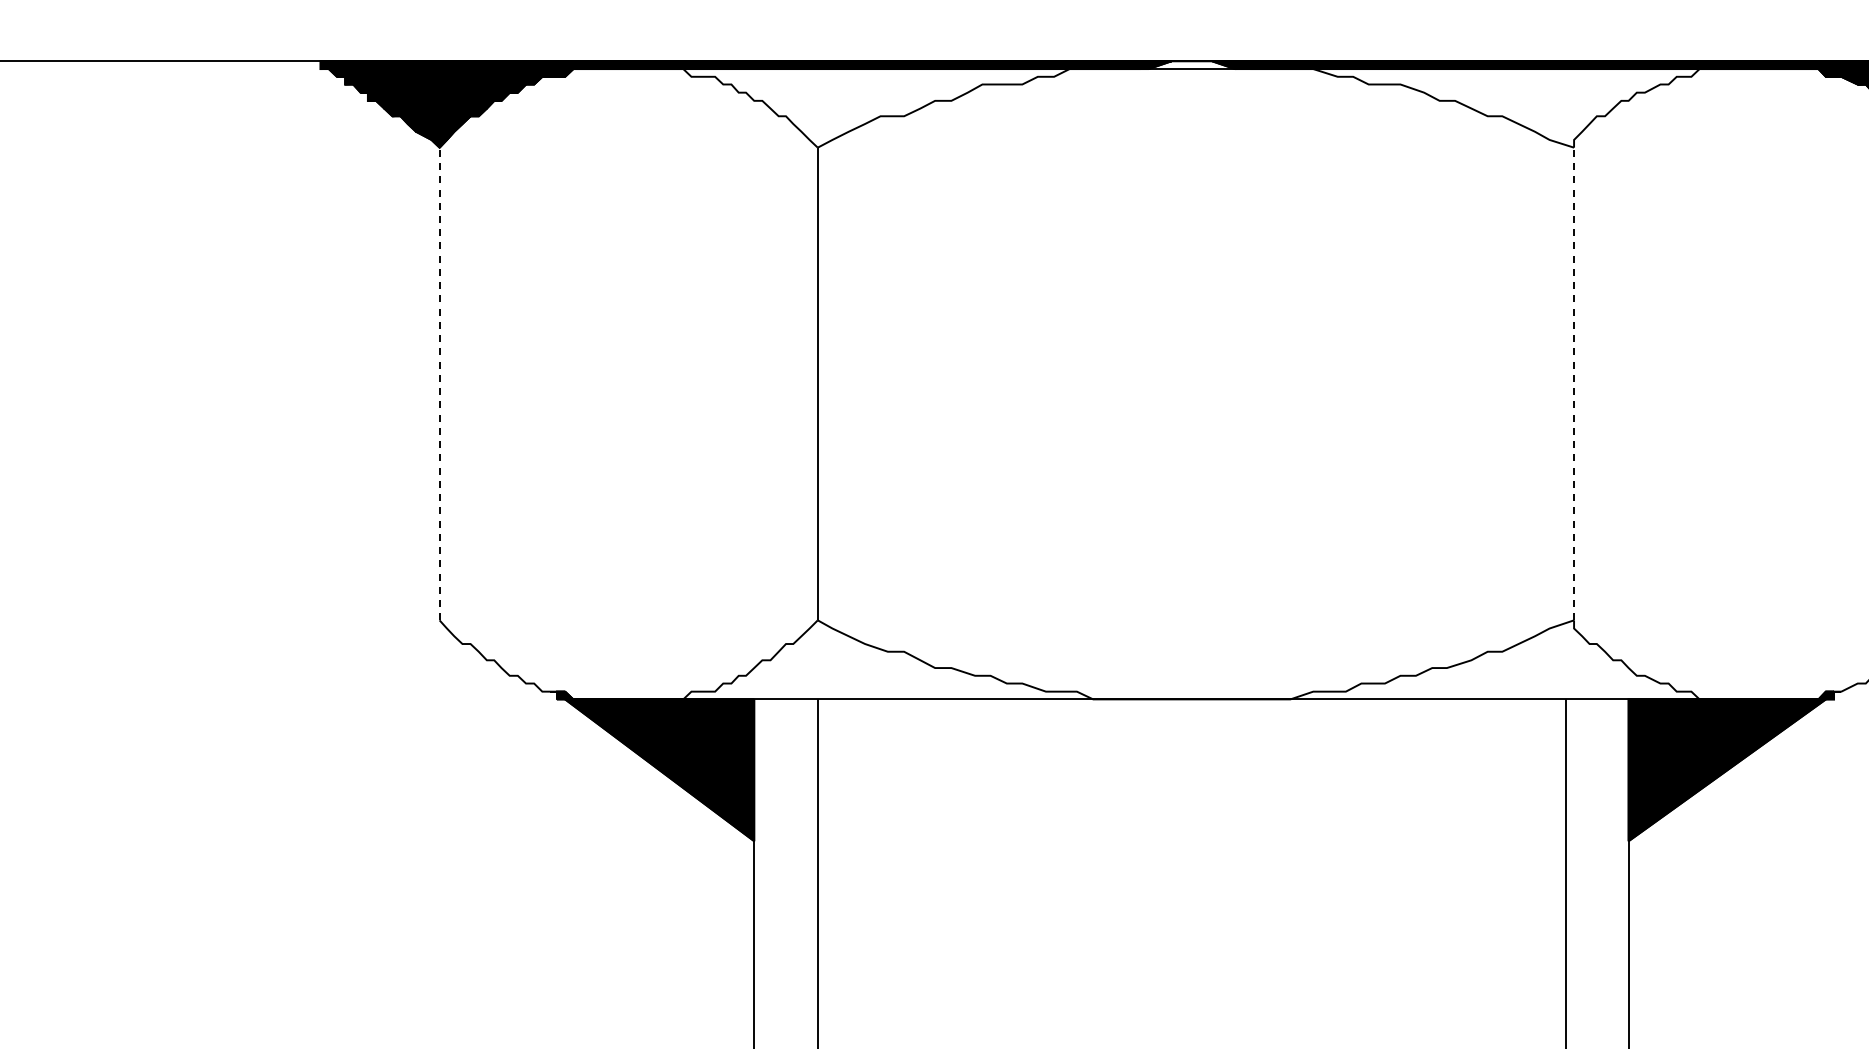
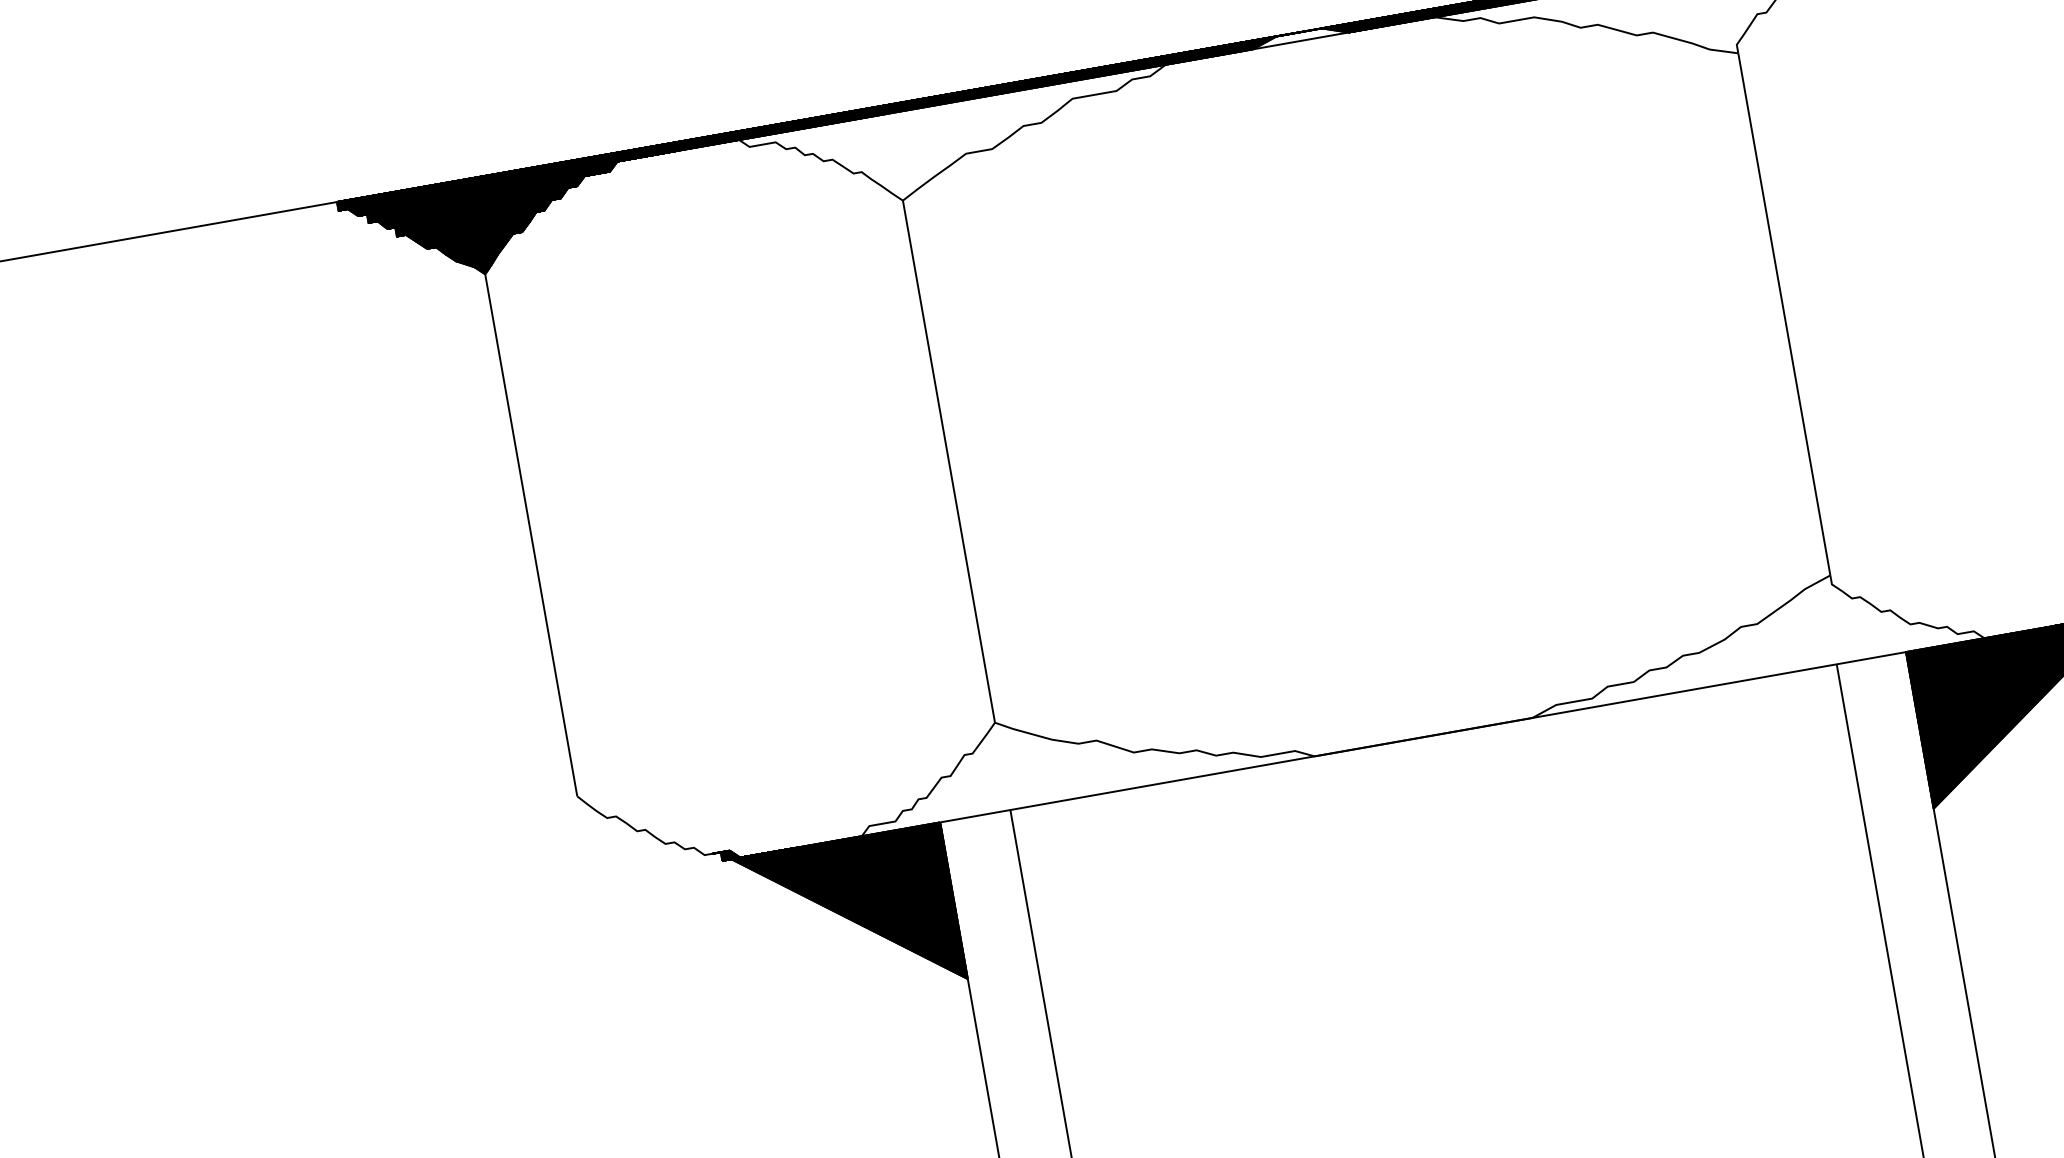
line: (439, 383) -> (531, 534), dashed -> solid
line: (1574, 383) -> (1784, 313), dashed -> solid

